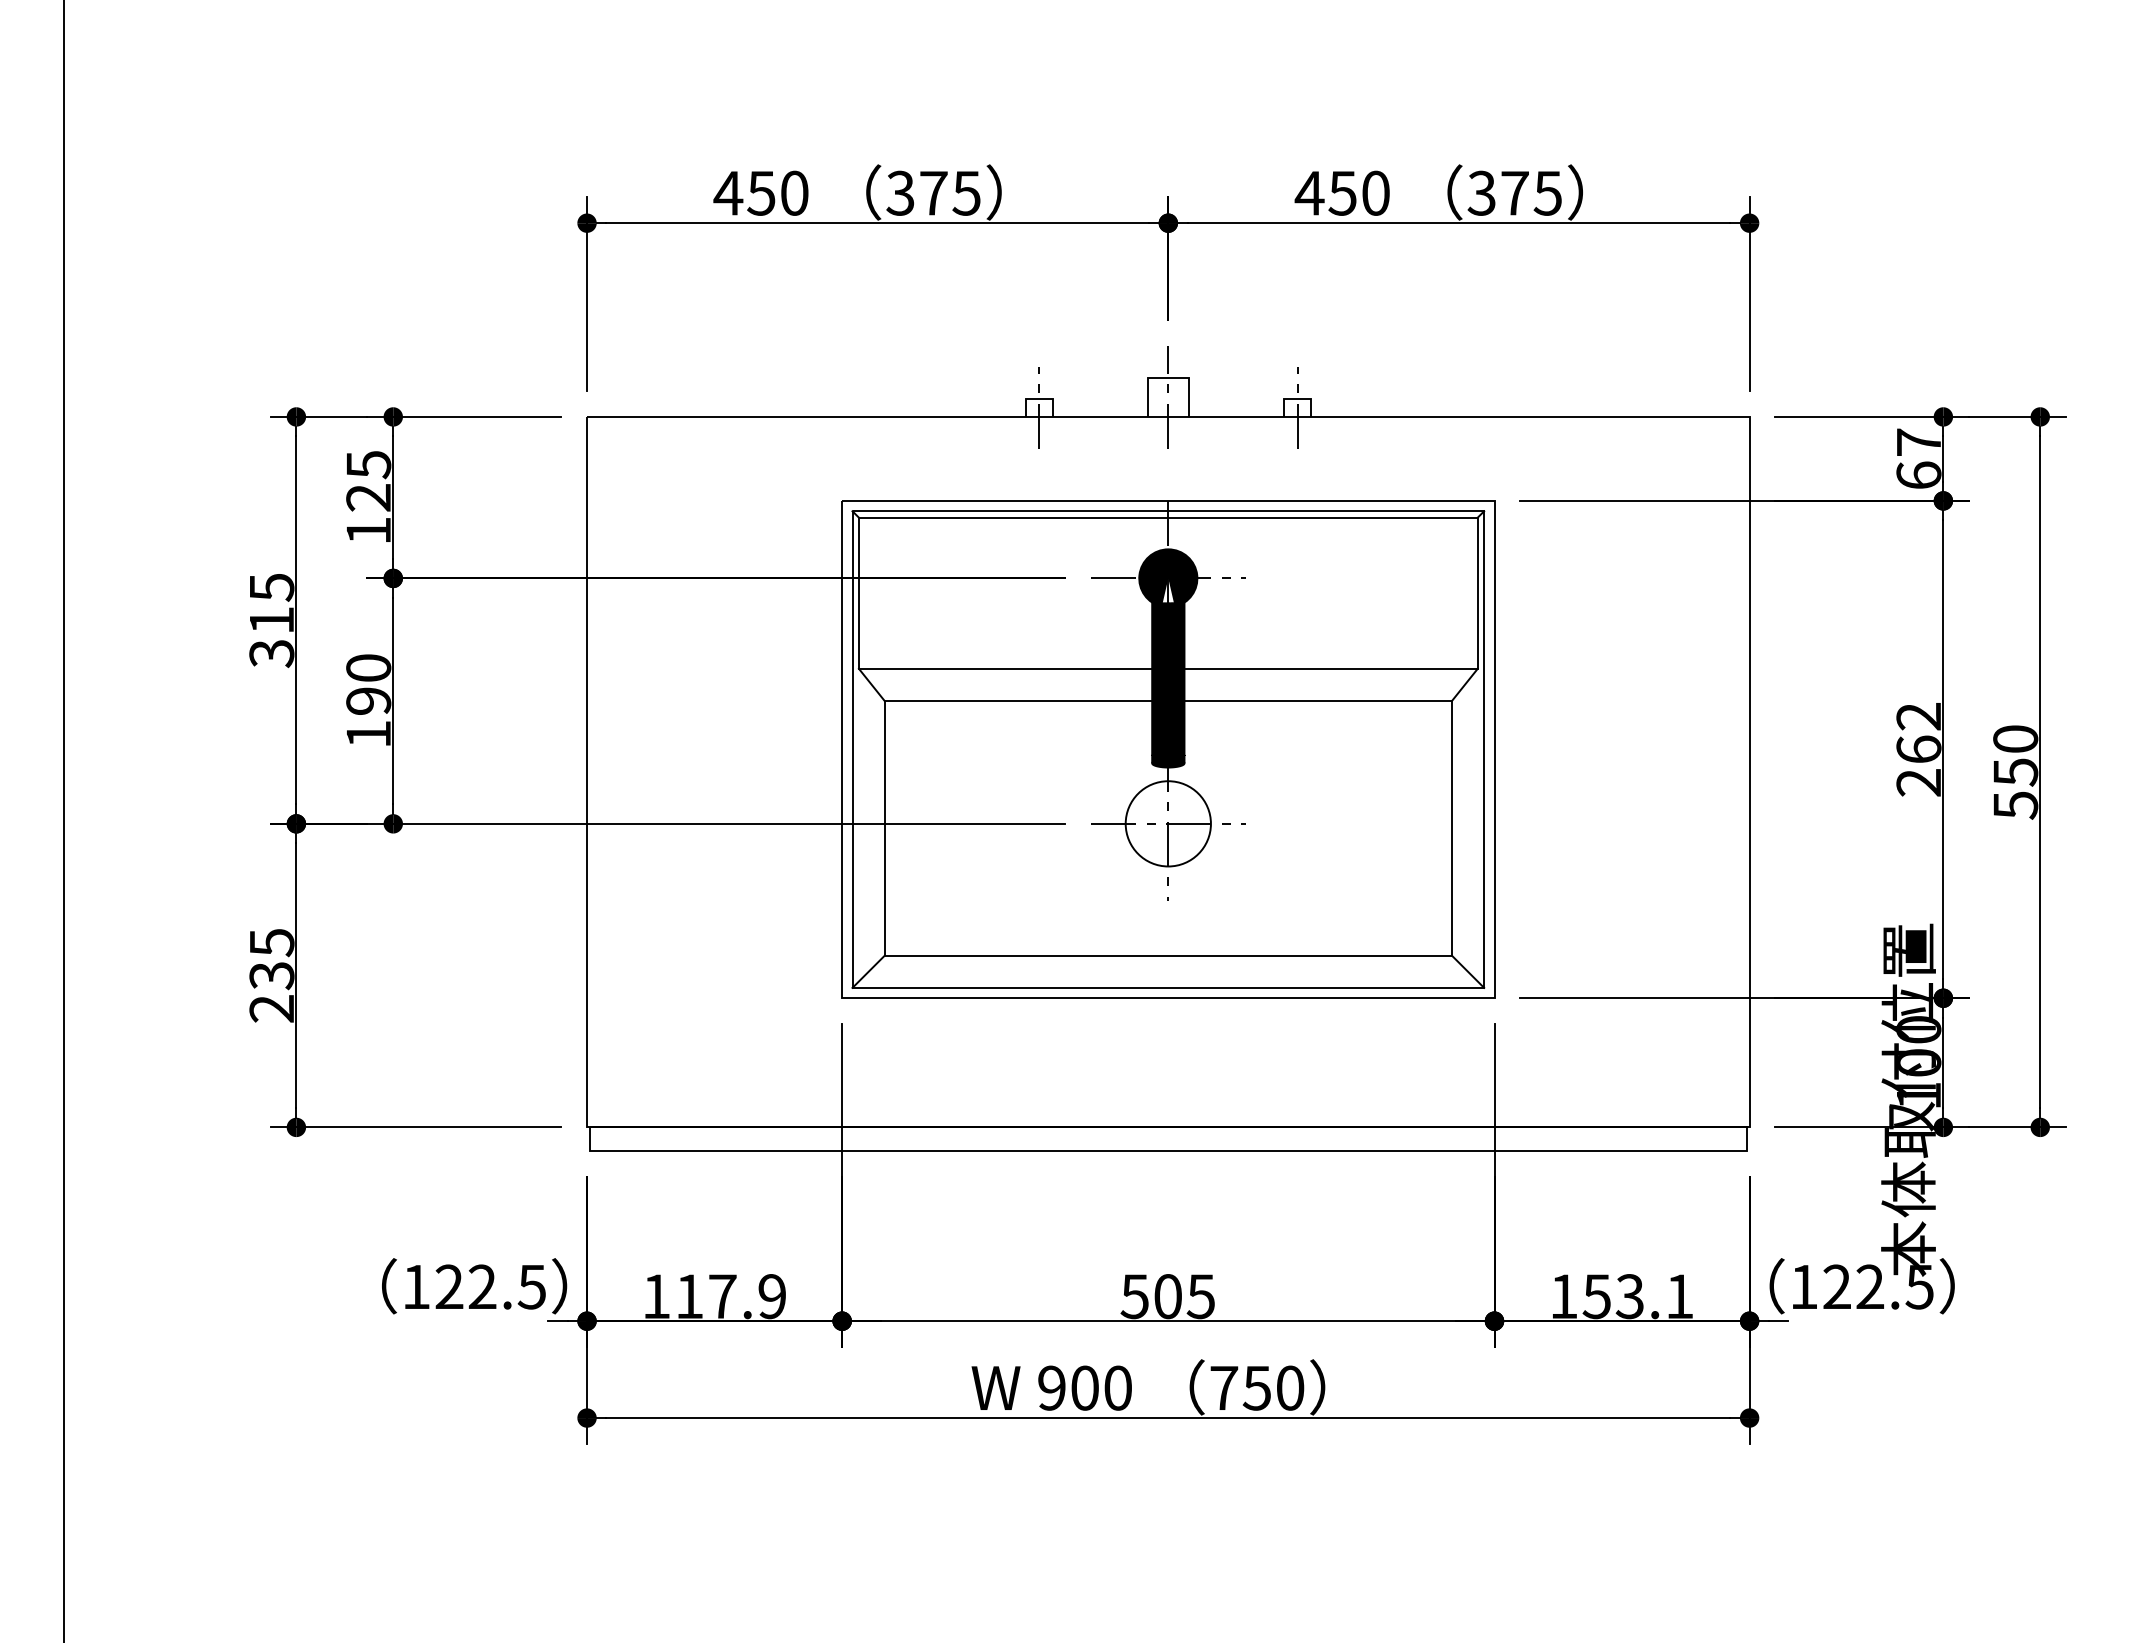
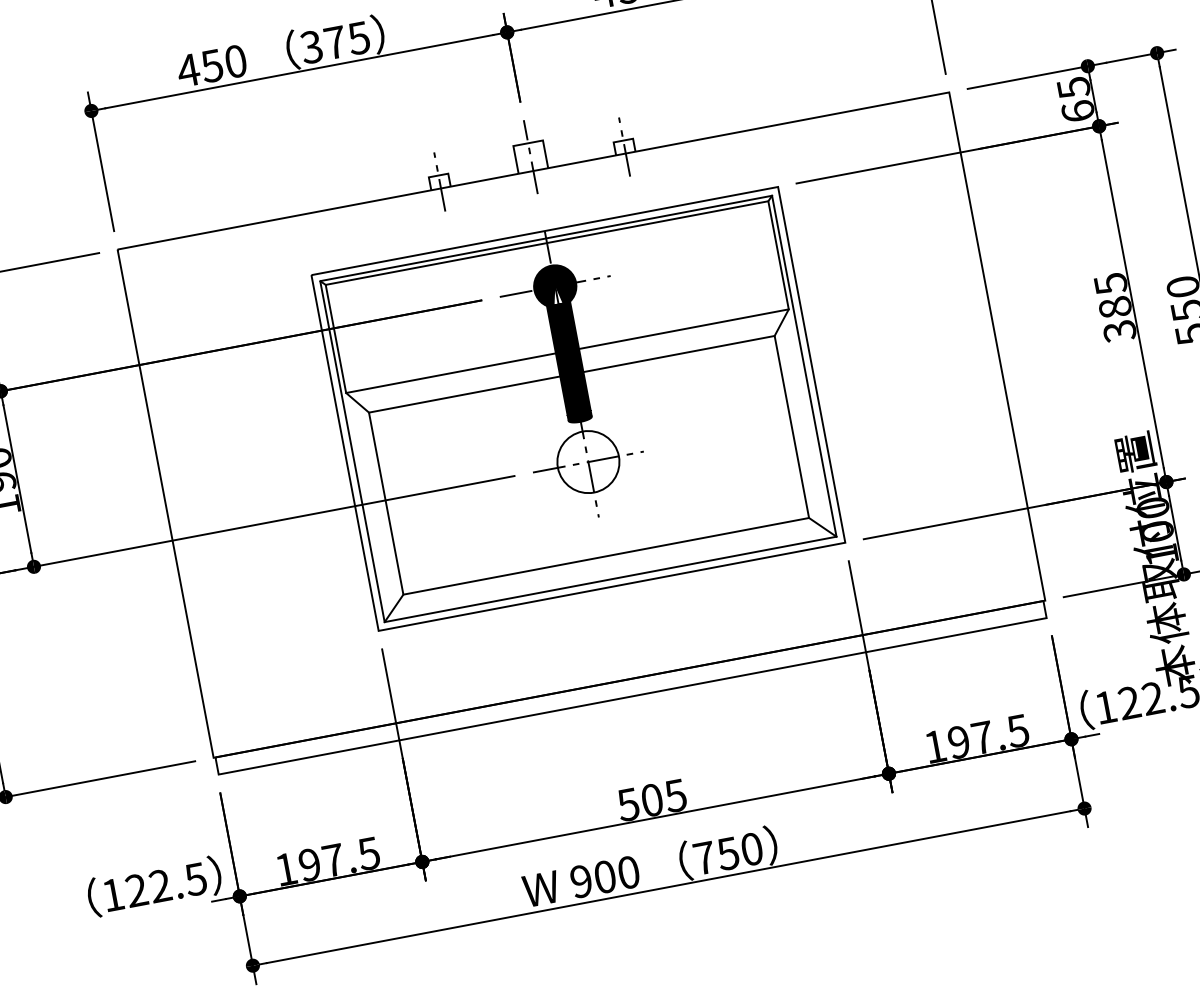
text: (1919, 442) -> (1074, 87), 67 -> 65
text: (1918, 750) -> (1115, 308), 262 -> 385
text: (730, 1296) -> (339, 859), 117.9 -> 197.5
text: (1637, 1296) -> (987, 736), 153.1 -> 197.5

